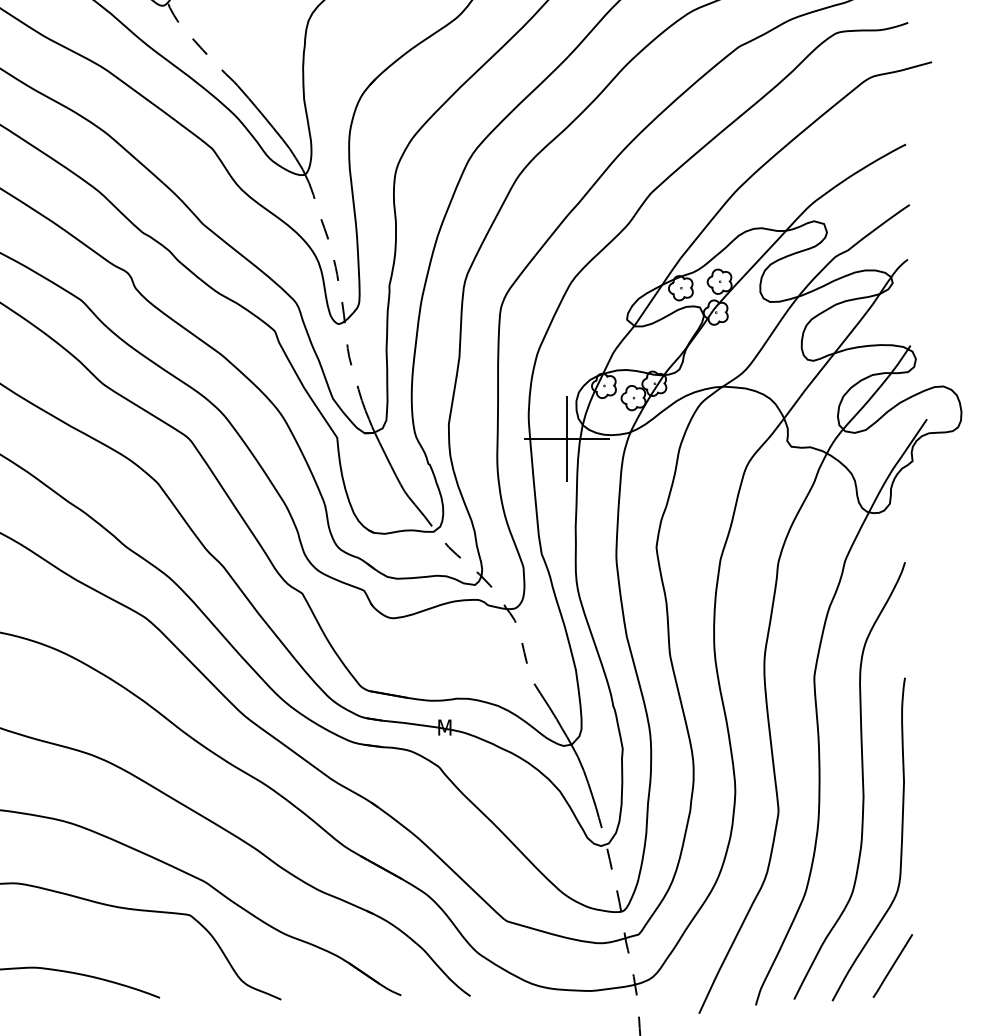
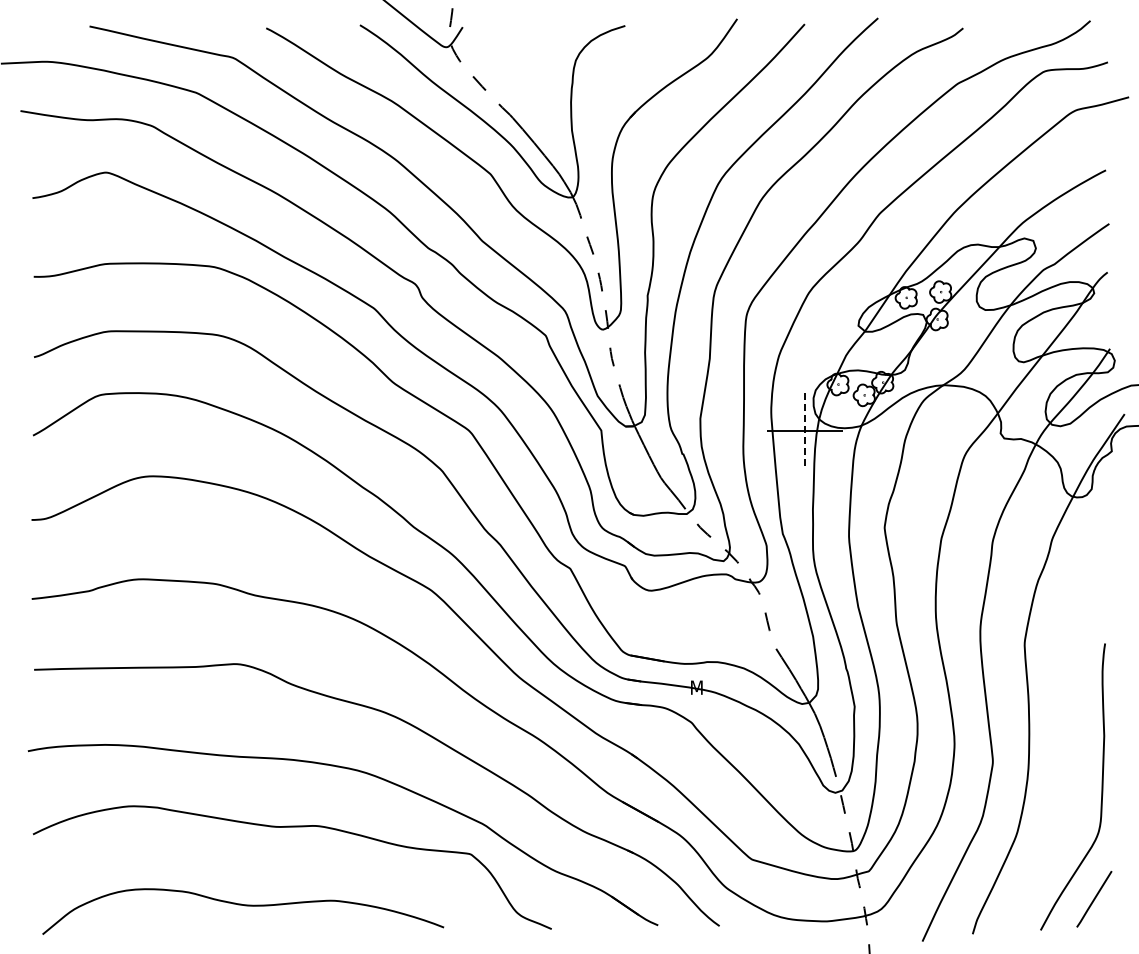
line: (567, 438) -> (805, 431), solid -> dashed
curve: (861, 779) -> (1066, 733), removed

